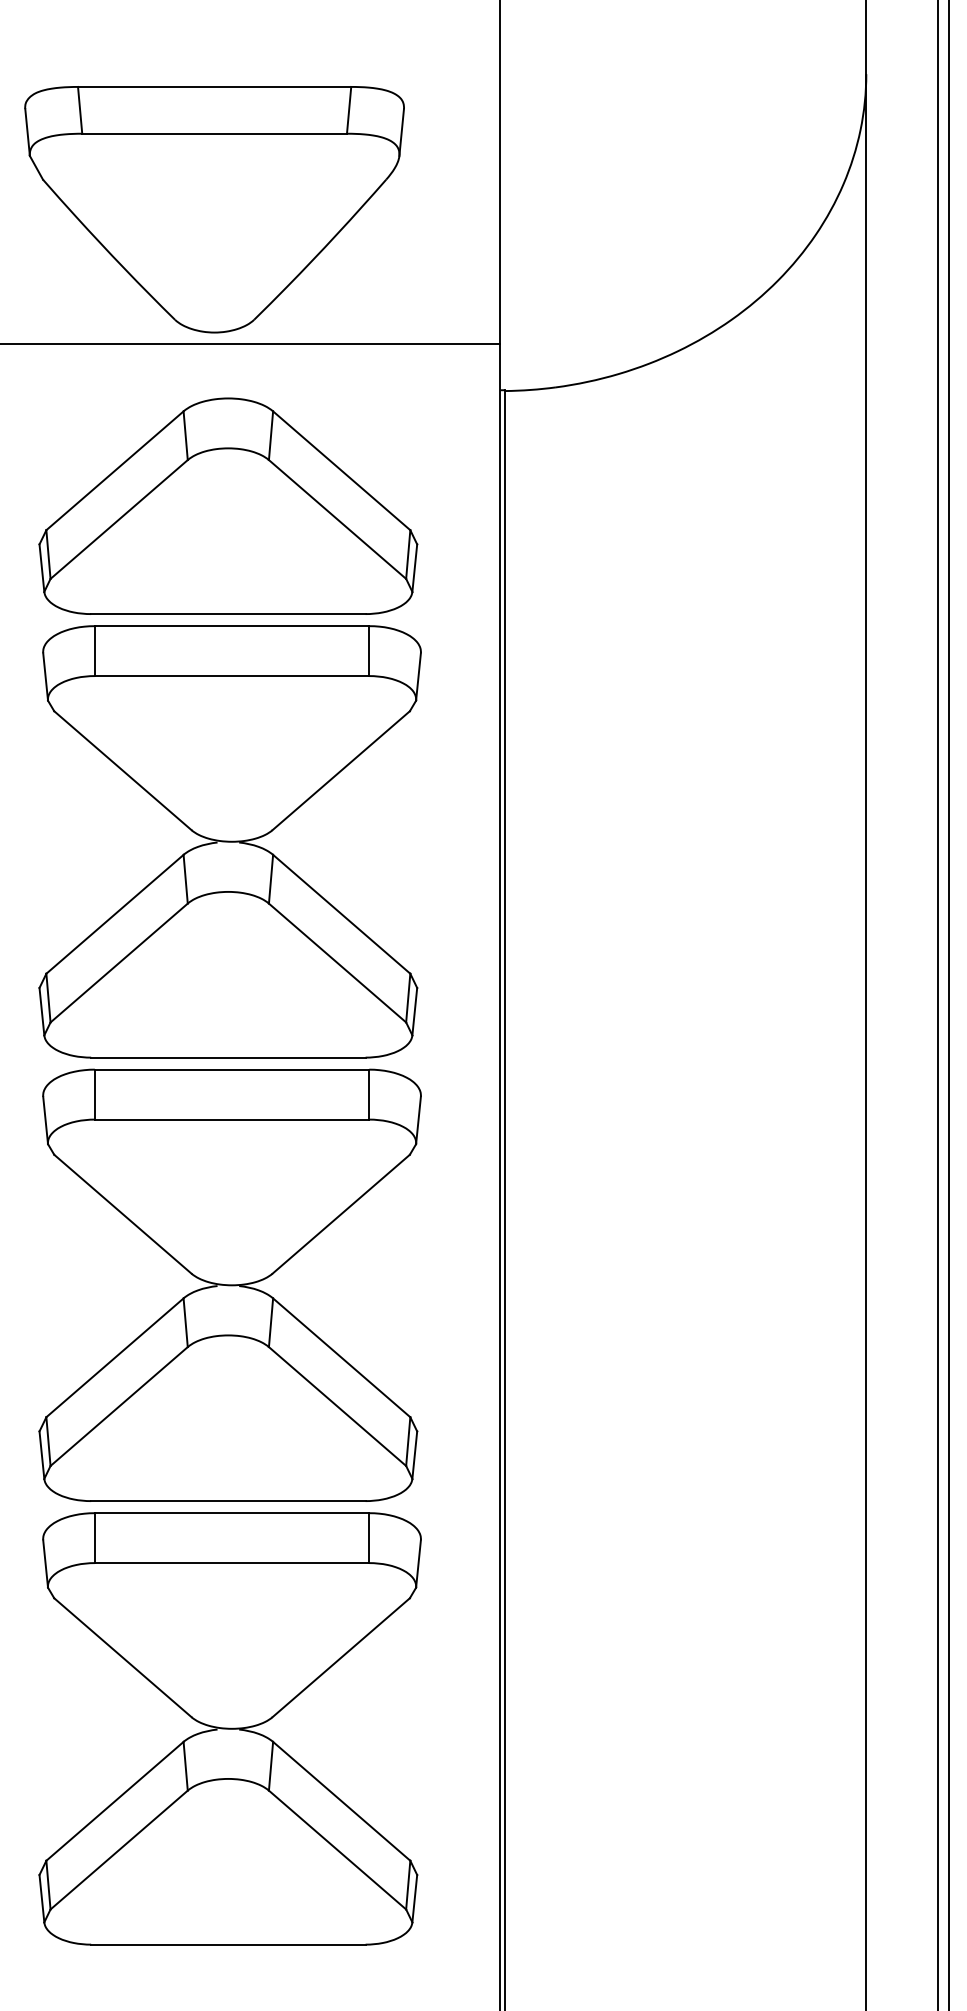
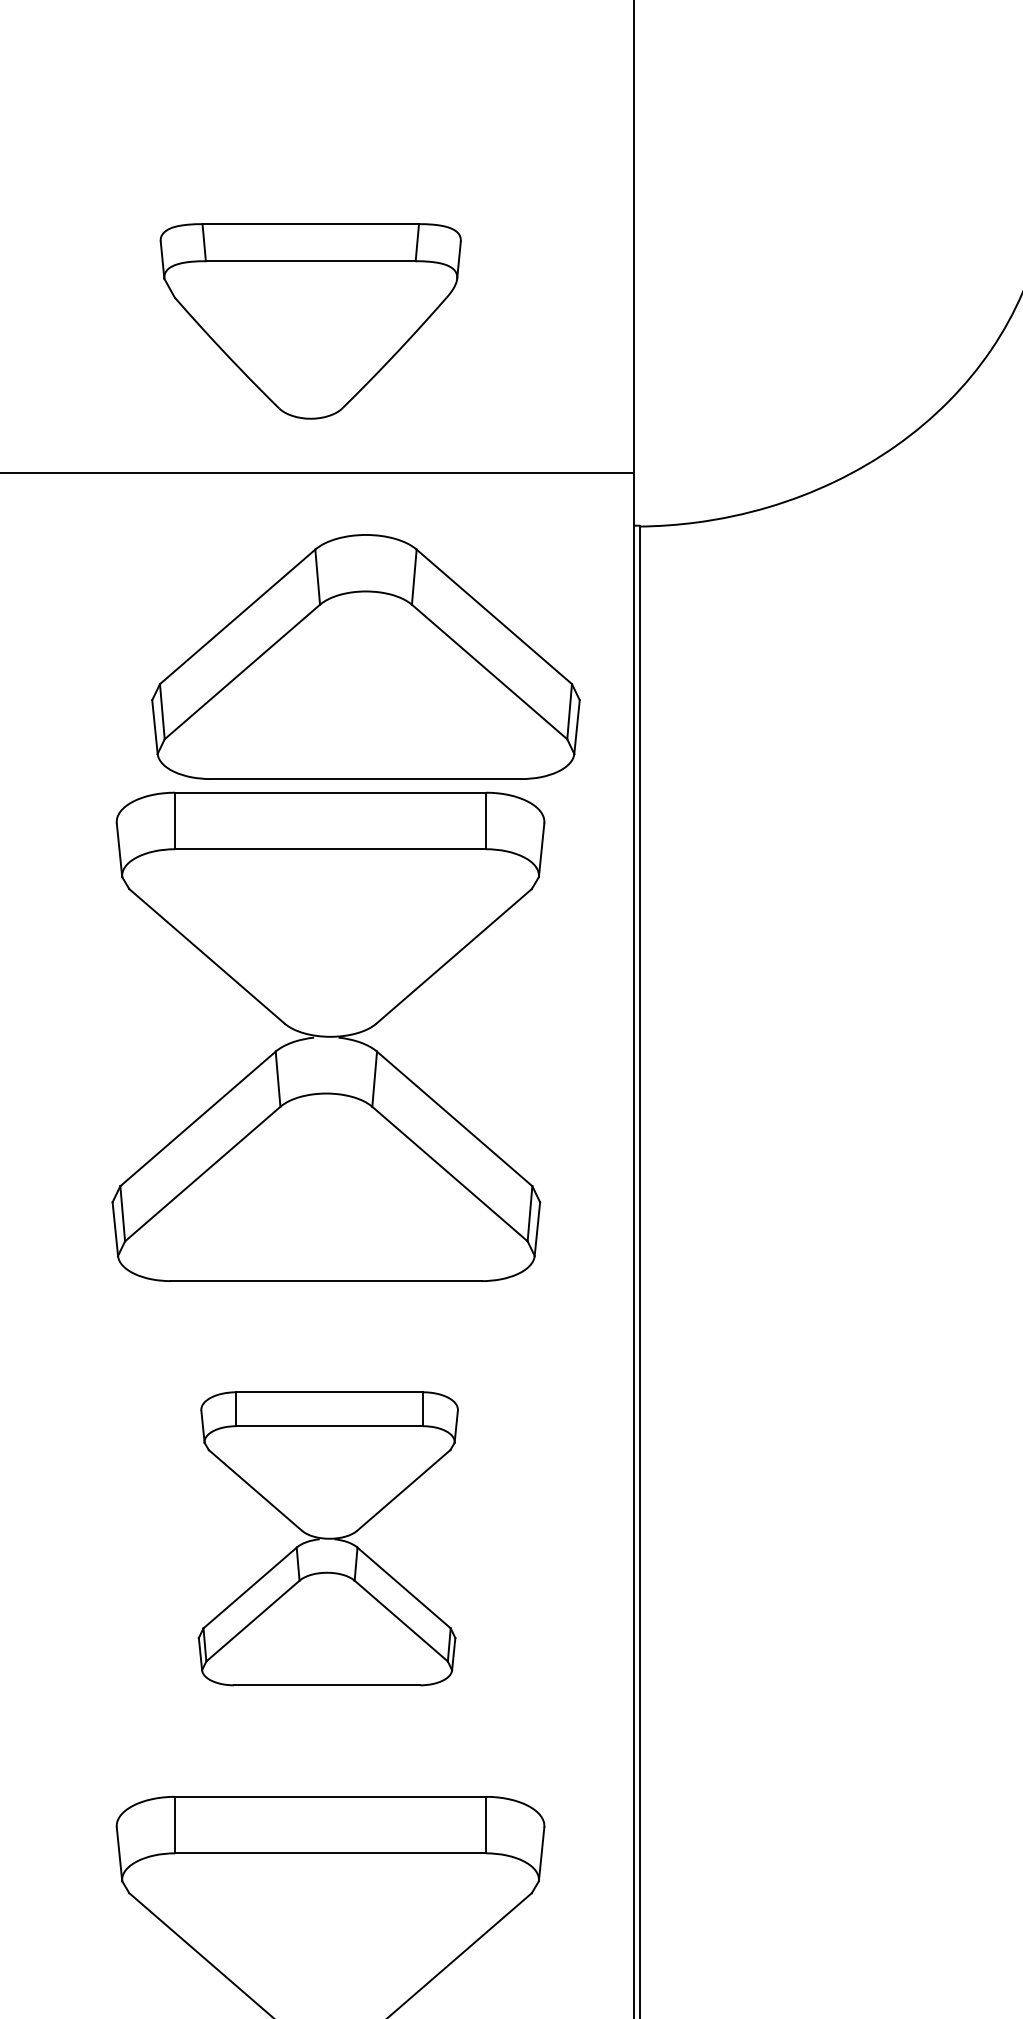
part: (214, 209) -> (310, 321), size x0.7
part: (228, 505) -> (366, 656), moved
part: (229, 1284) -> (327, 1537), size x0.6

